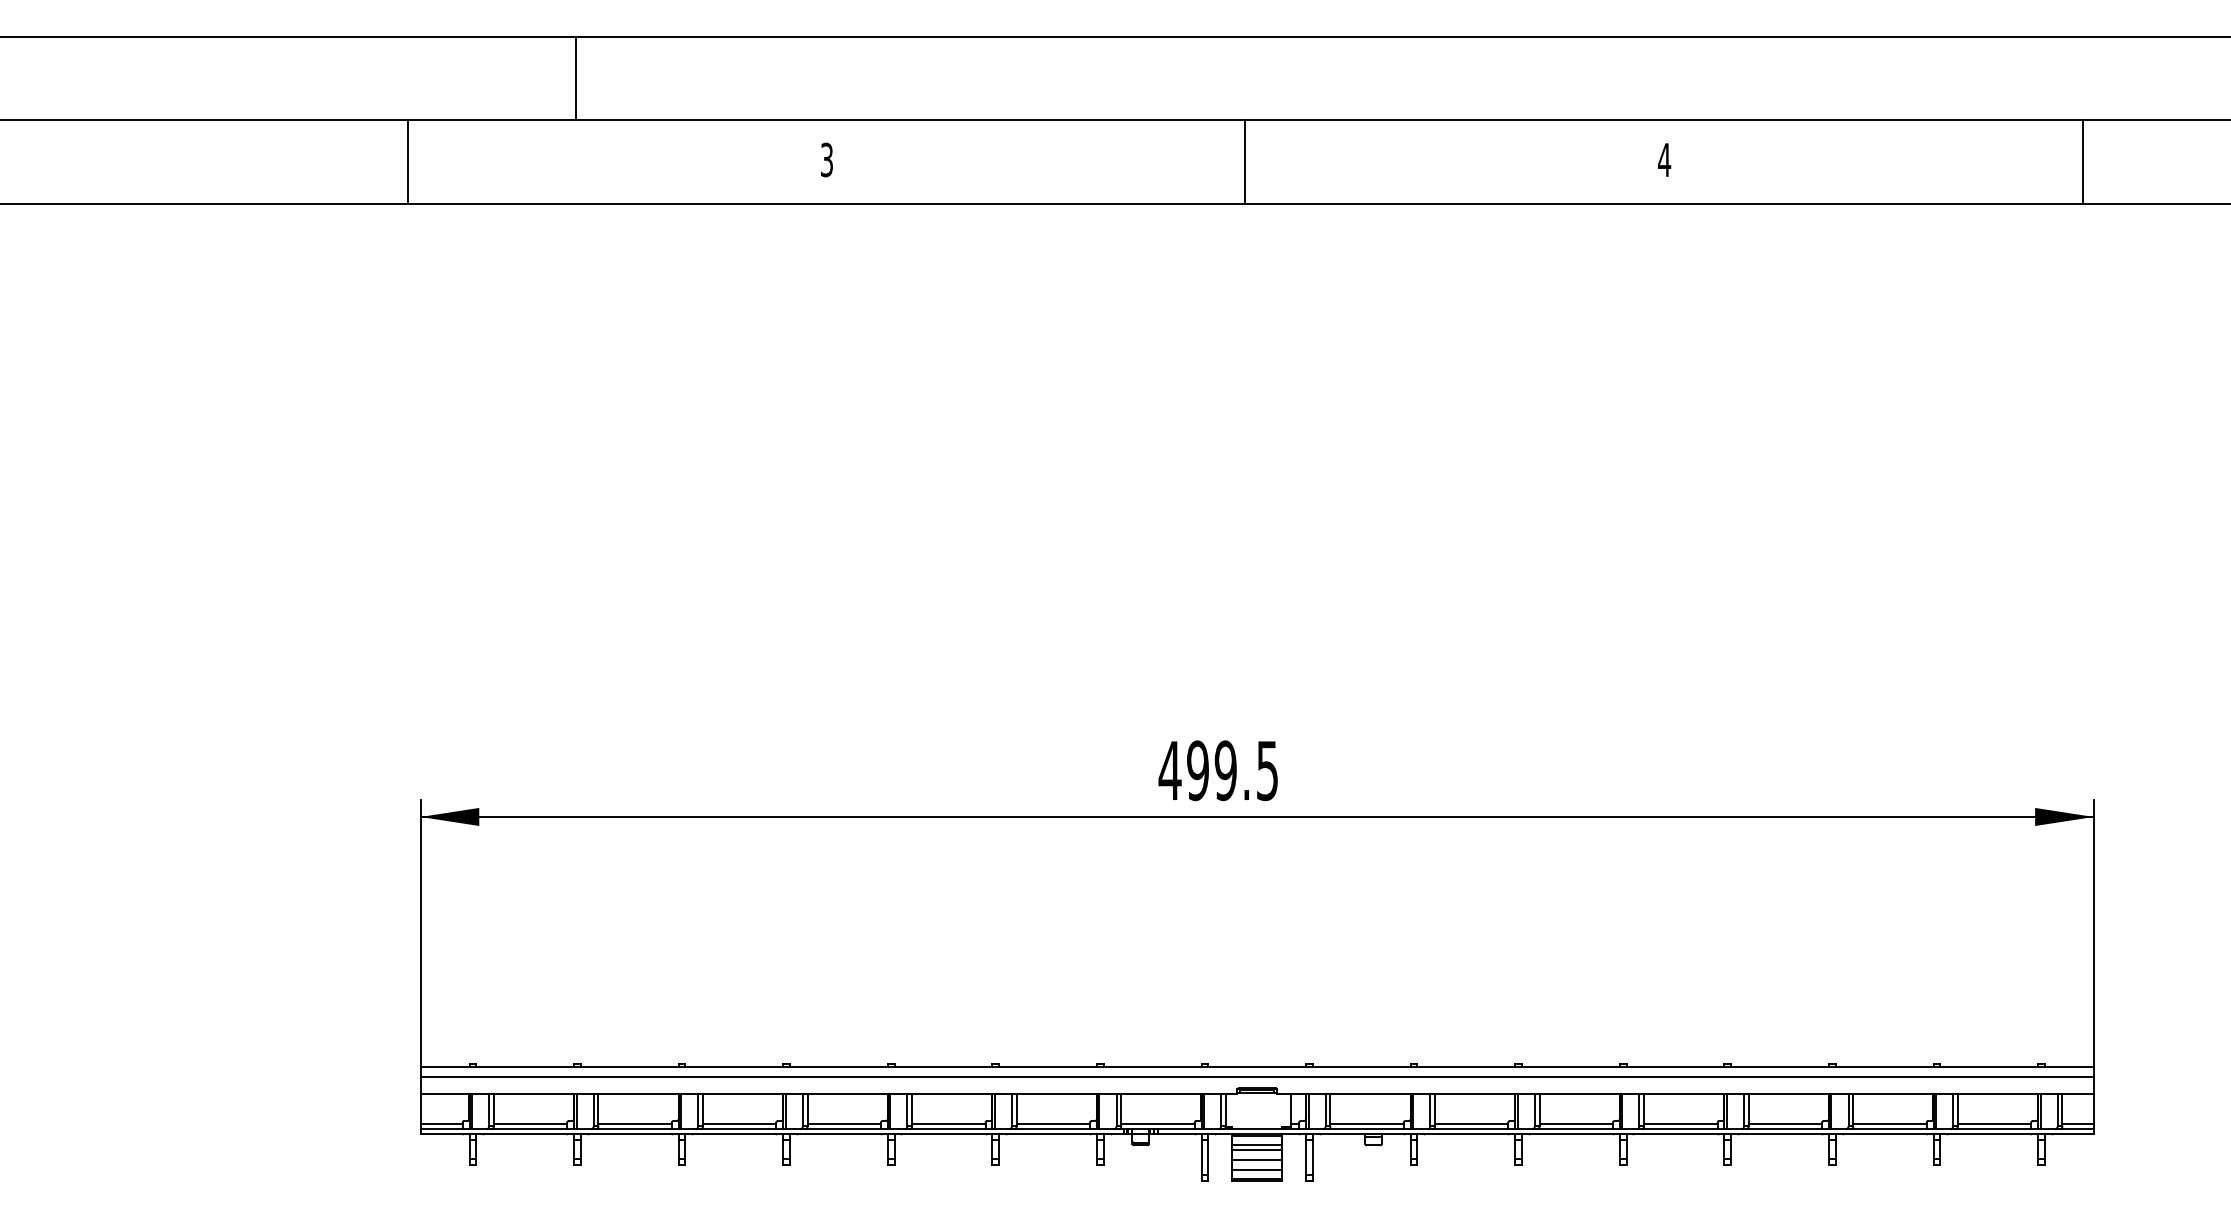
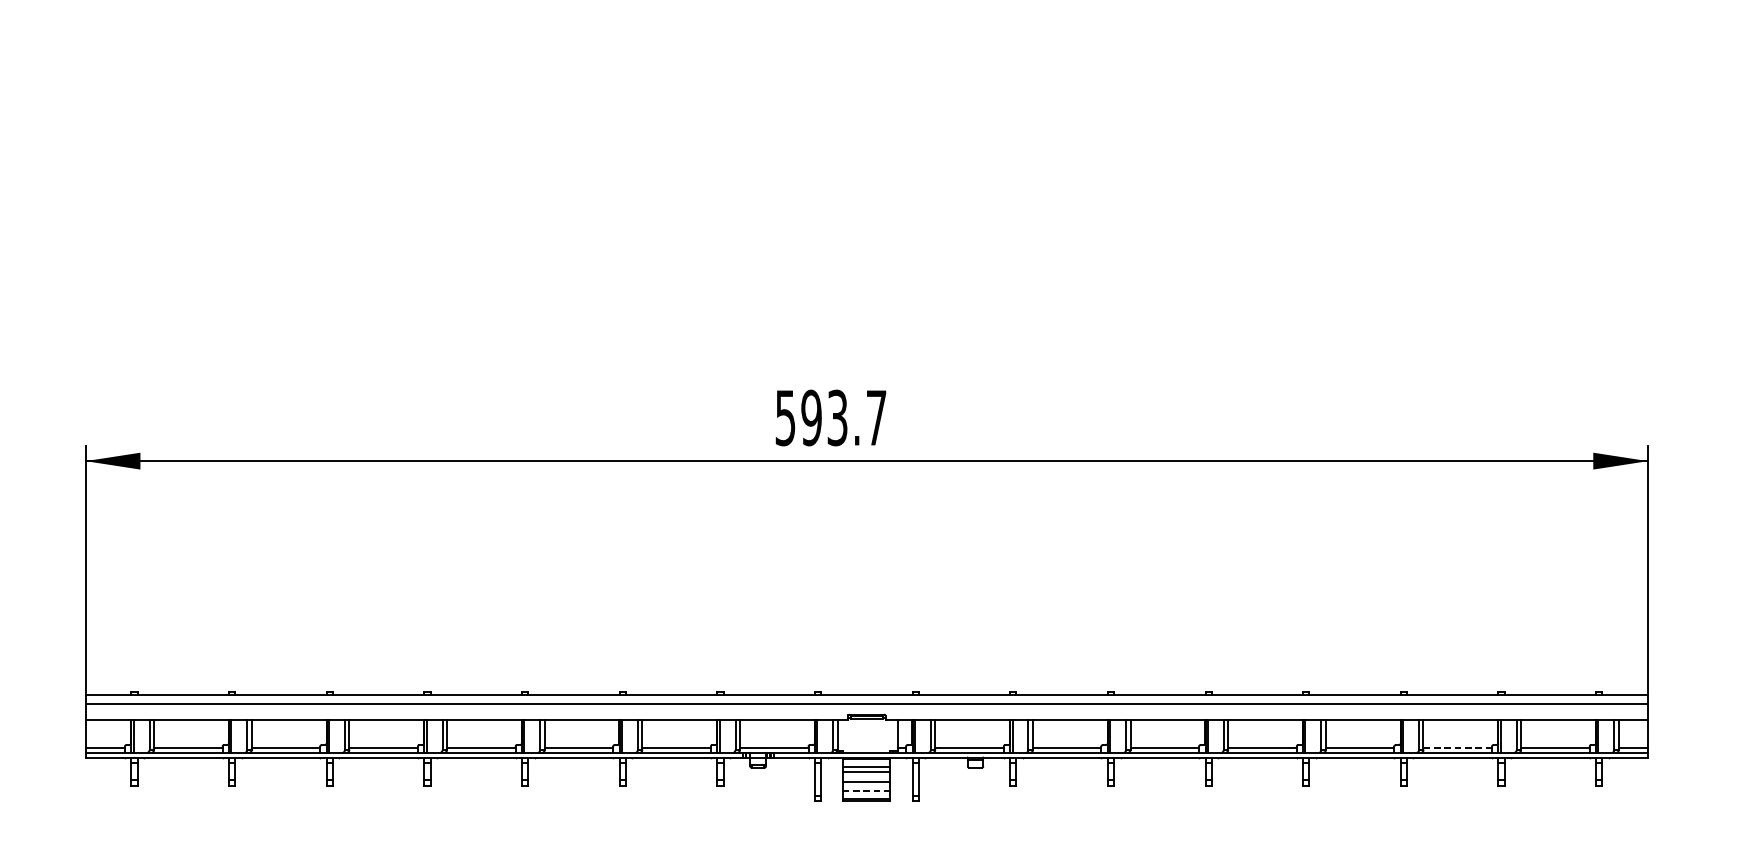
text: (1217, 770) -> (829, 417), 499.5 -> 593.7
line: (1889, 1124) -> (1457, 748), solid -> dashed
line: (1256, 1170) -> (866, 791), solid -> dashed

